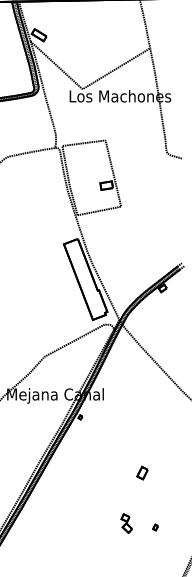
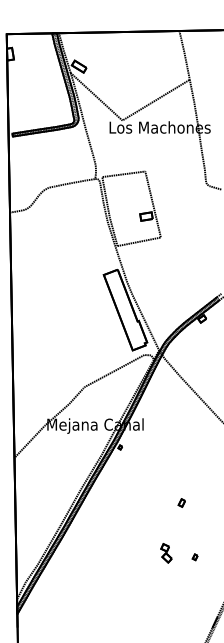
part: (141, 472) -> (181, 502), size x0.62

